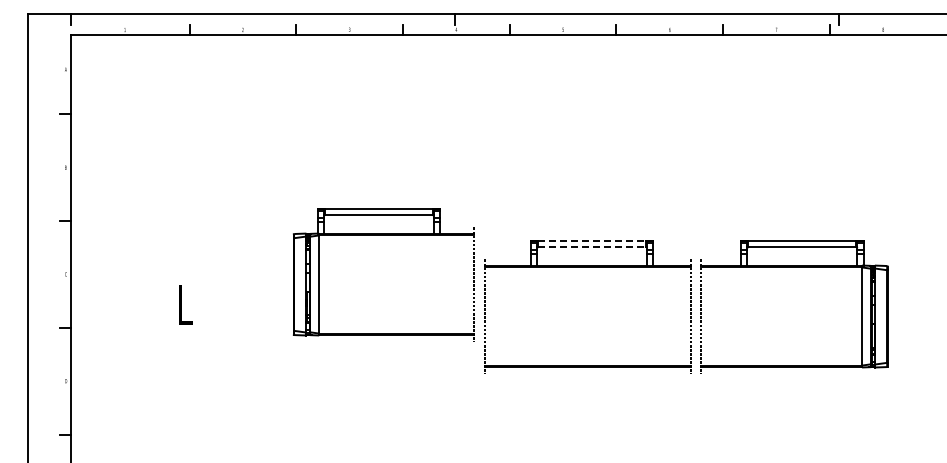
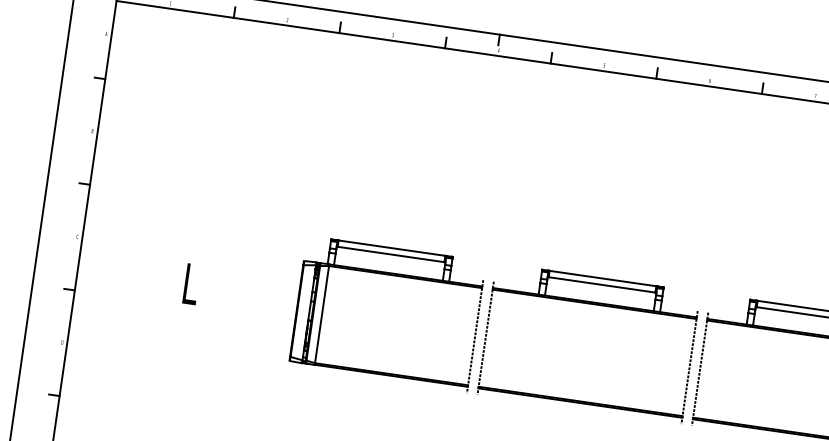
part: (383, 235) -> (392, 275), moved
line: (592, 240) -> (603, 278), dashed -> solid
line: (592, 247) -> (602, 285), dashed -> solid

